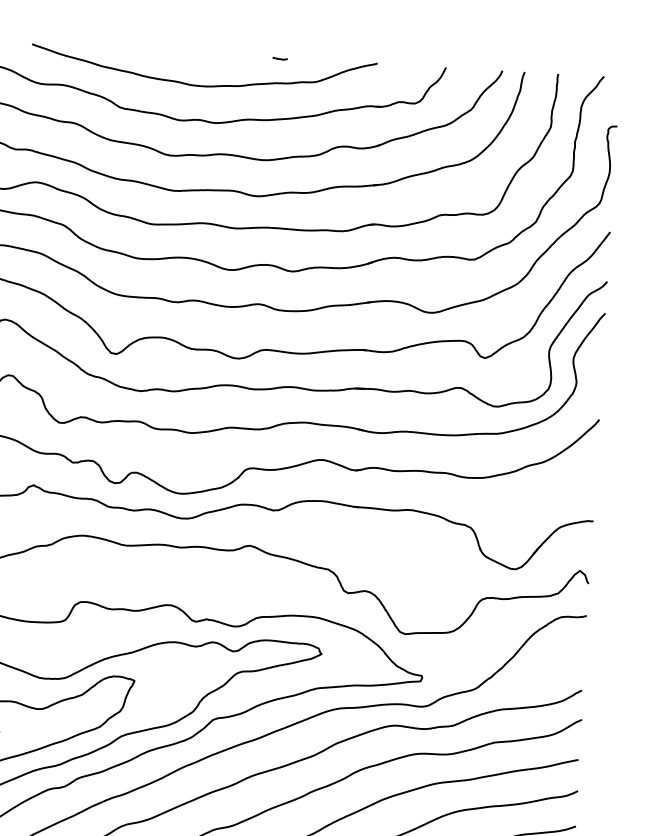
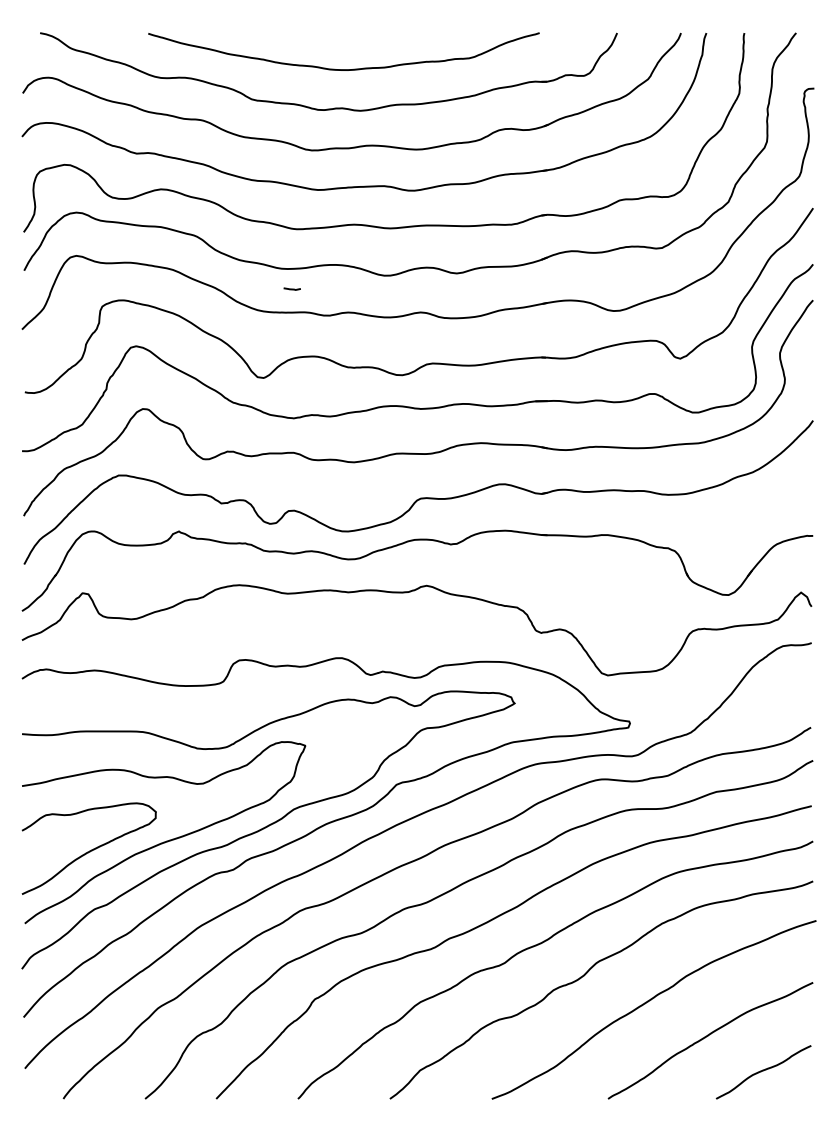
line: (279, 58) -> (291, 288), moved

